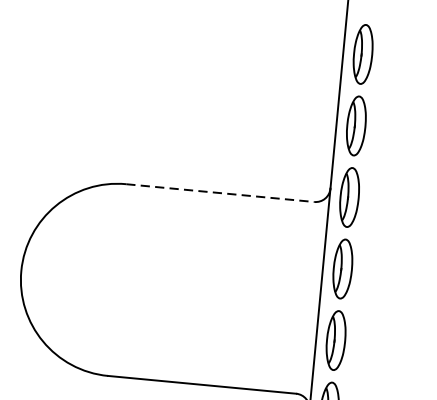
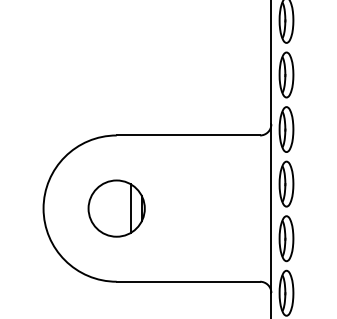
line: (220, 193) -> (188, 135), dashed -> solid
part: (116, 279) -> (116, 208), added

